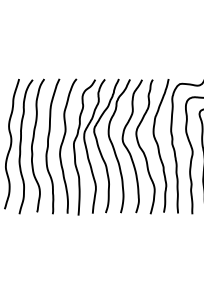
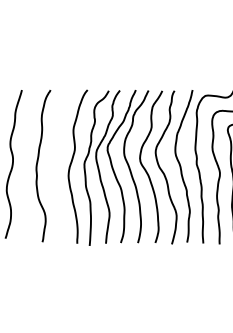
curve: (21, 146) -> (24, 166), removed
curve: (48, 146) -> (55, 166), removed

